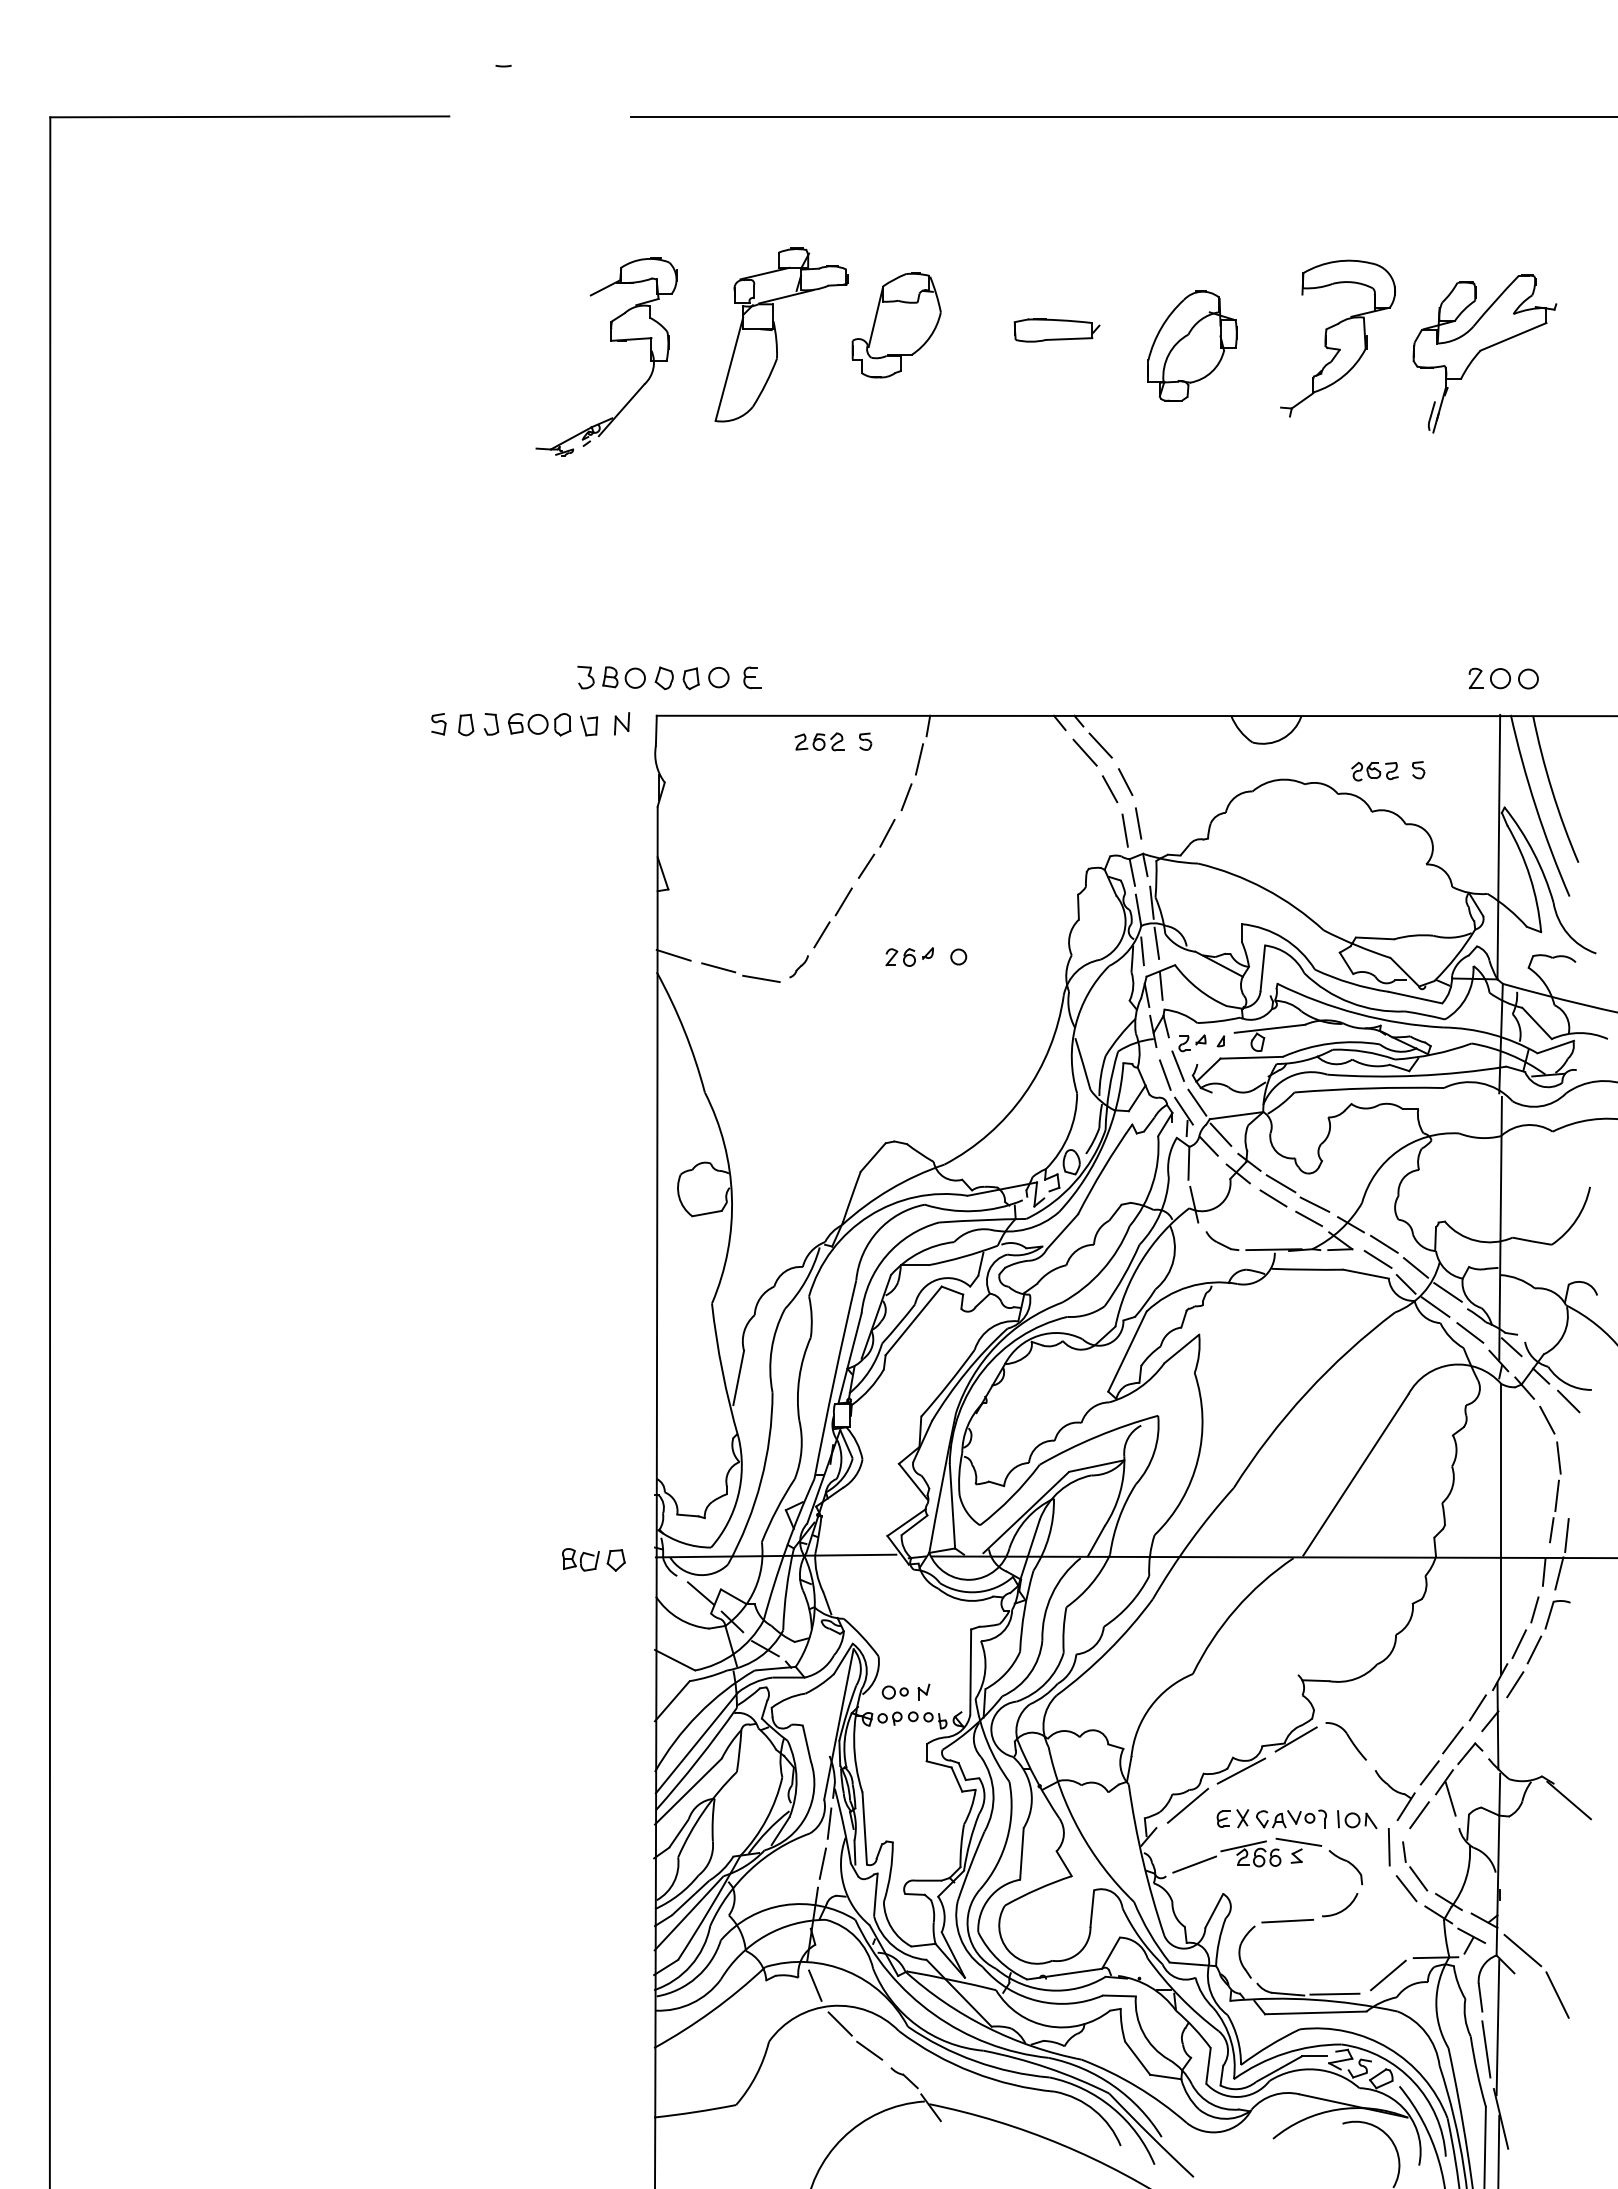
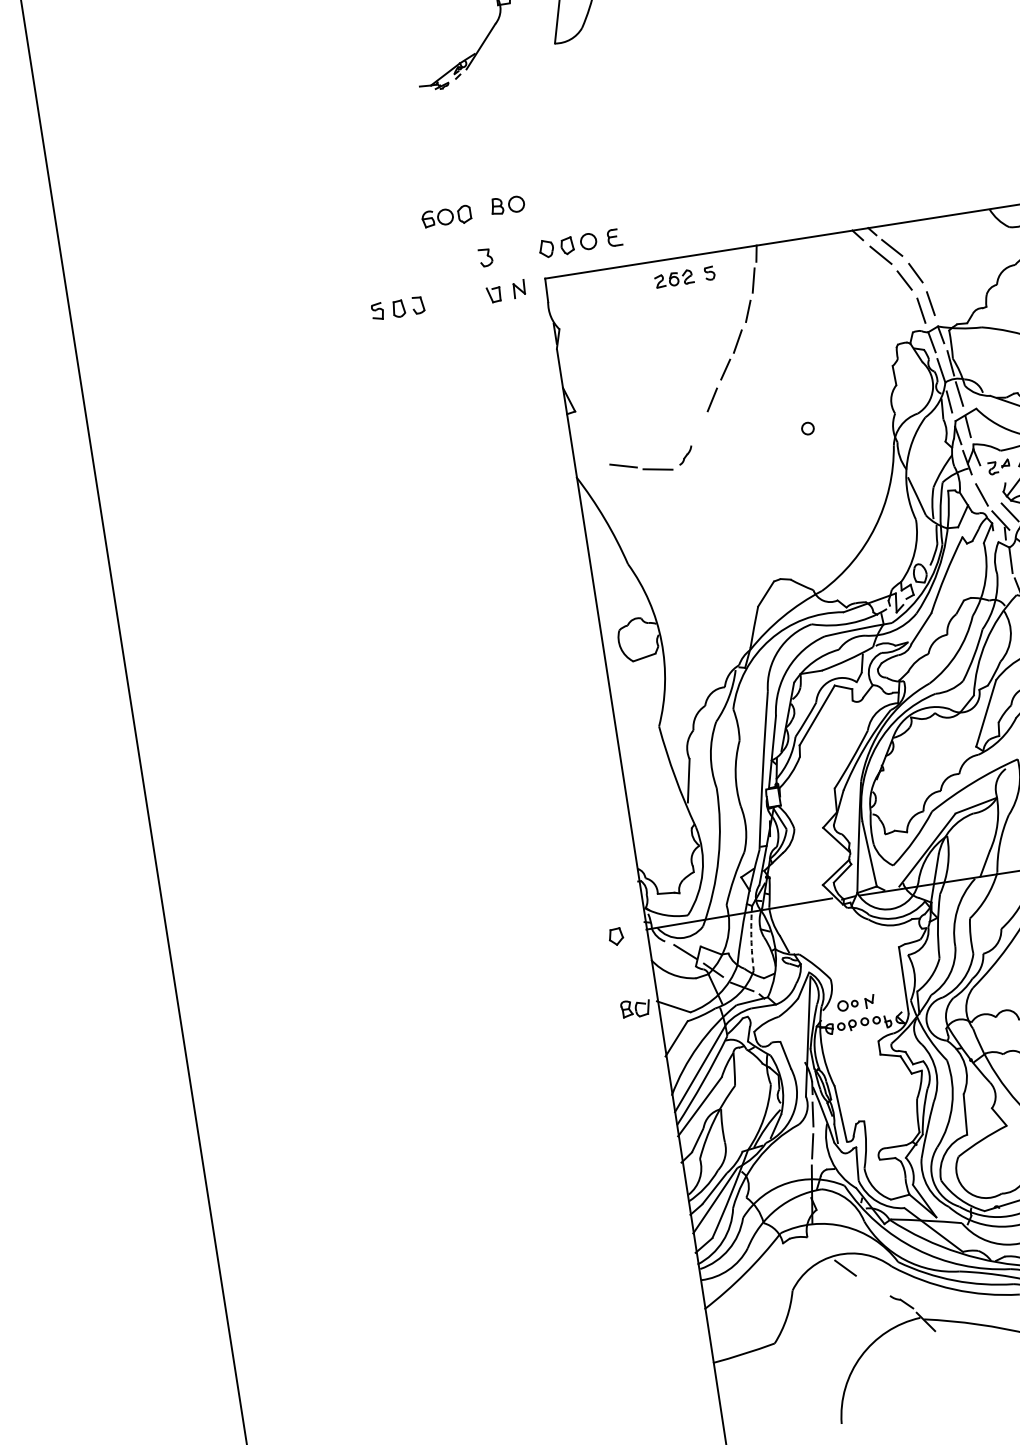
part: (623, 677) -> (507, 205), moved
part: (539, 724) -> (446, 217), moved
line: (821, 934) -> (699, 427), removed
line: (673, 955) -> (587, 462), removed
part: (909, 956) -> (769, 434), removed
line: (1178, 1065) -> (991, 485), removed
part: (580, 1559) -> (635, 1008), moved
arc: (786, 1589) -> (751, 938), solid -> dashed
line: (815, 1985) -> (821, 1241), removed
line: (869, 2050) -> (871, 1285), removed

